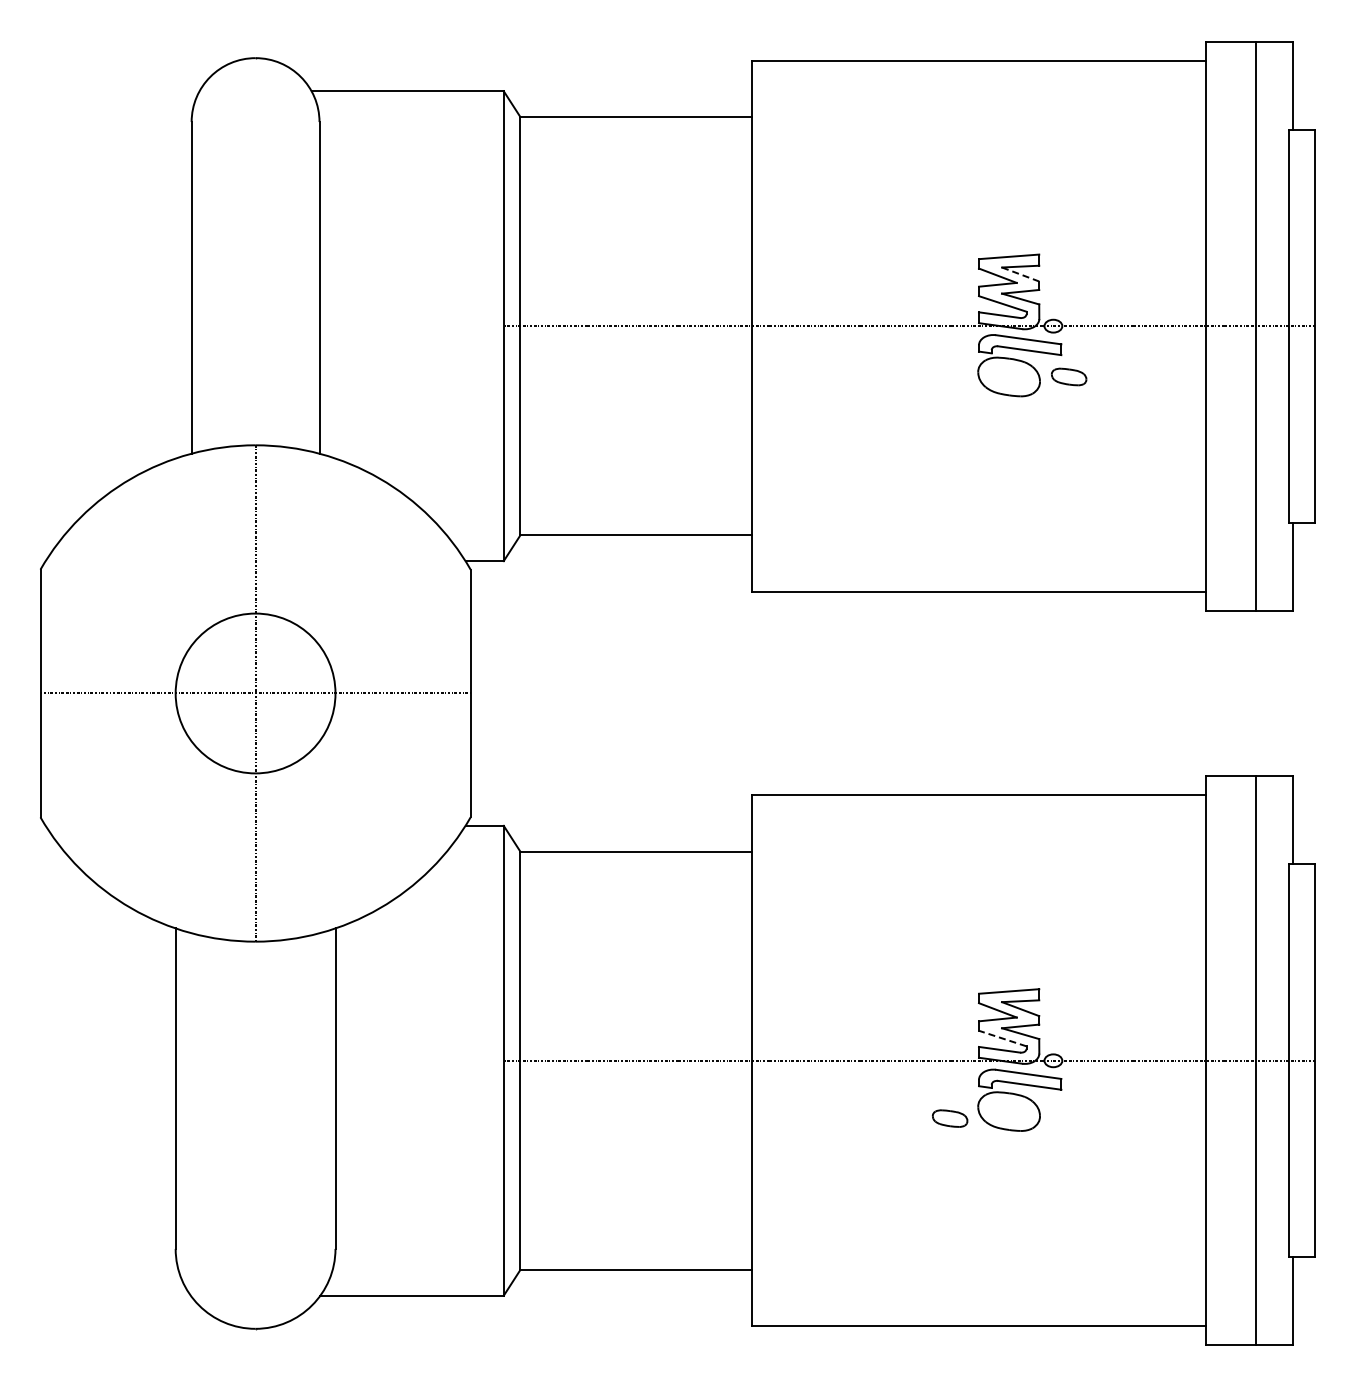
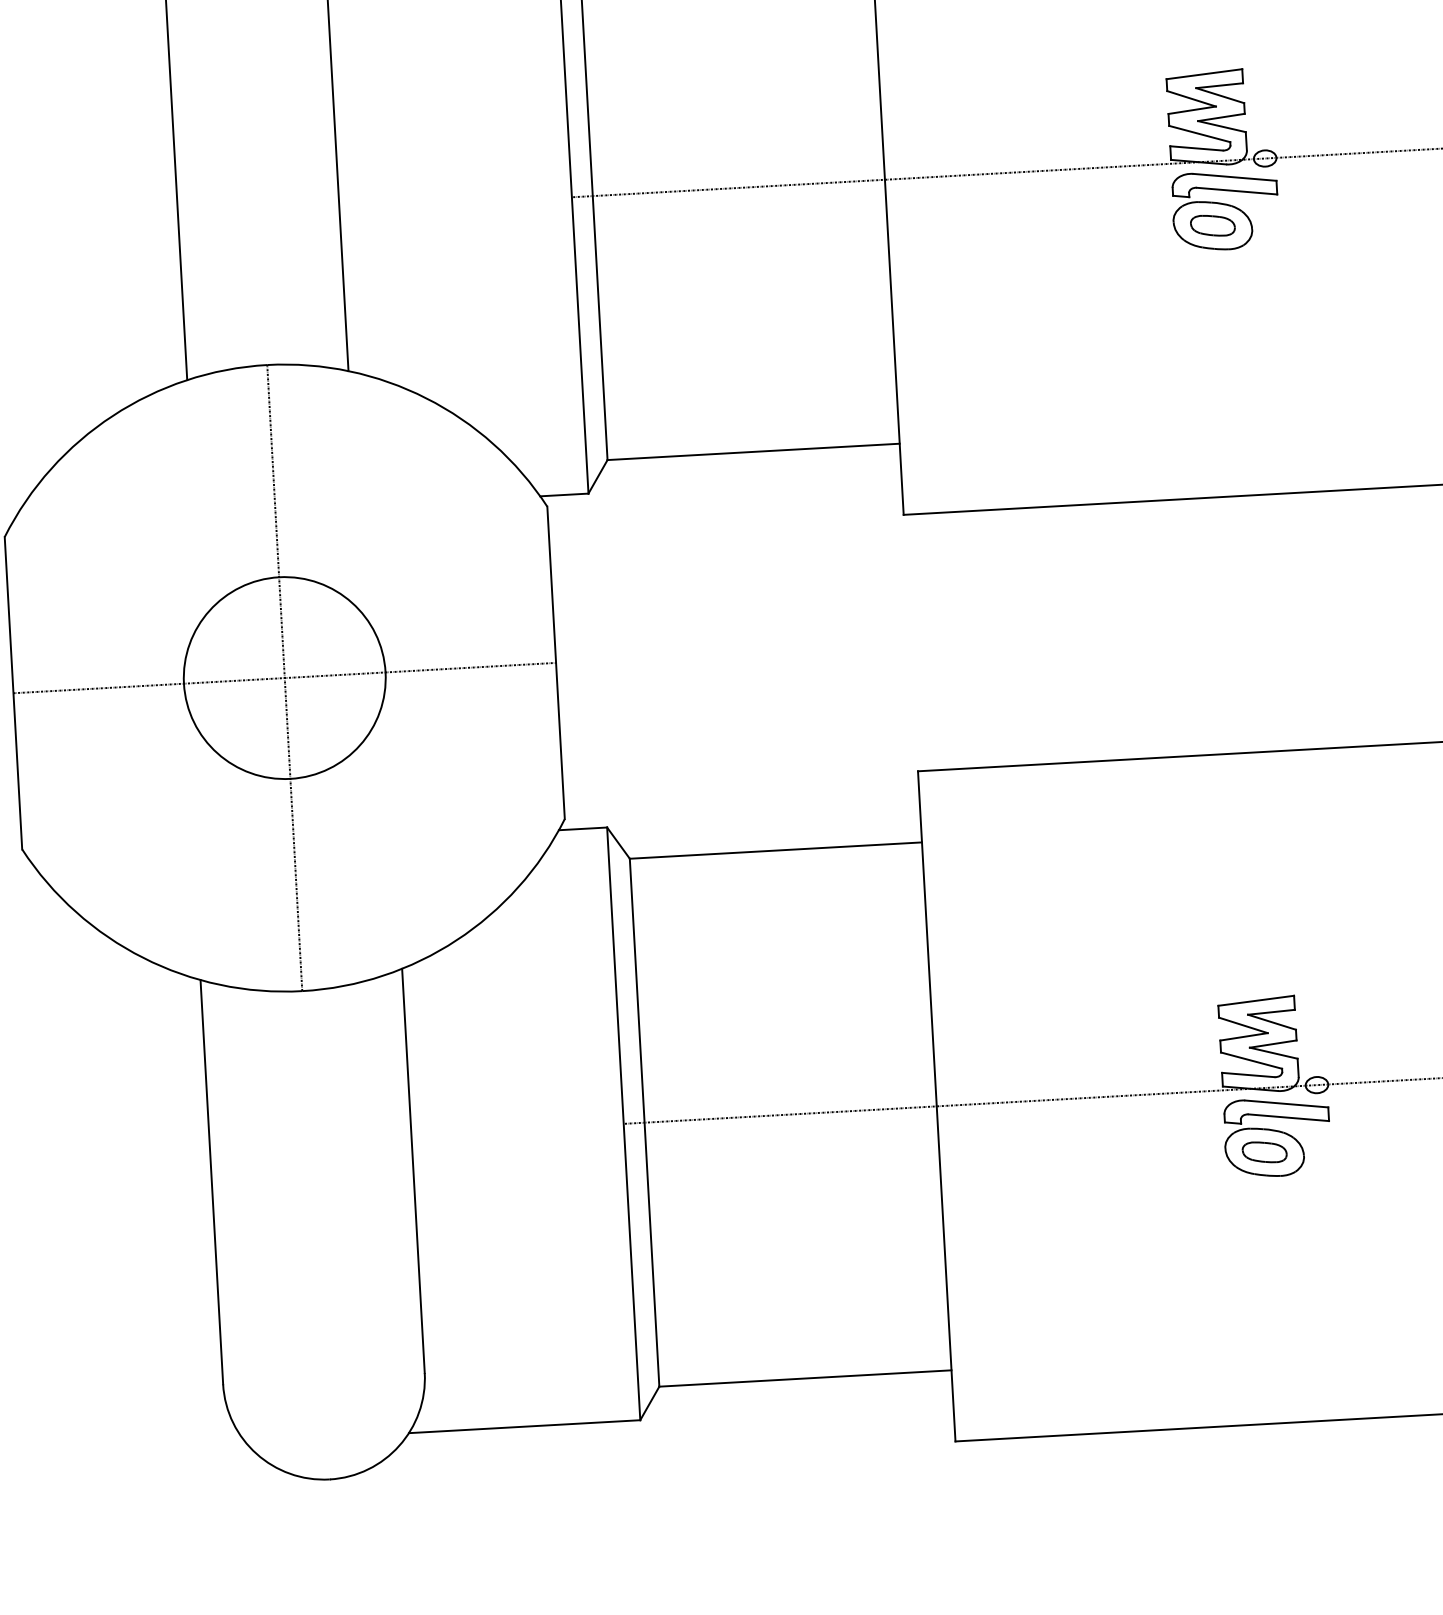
line: (1020, 274) -> (1220, 95), dashed -> solid
part: (1069, 376) -> (1213, 225), moved
line: (1002, 1038) -> (1251, 1060), dashed -> solid
part: (950, 1118) -> (1265, 1152), moved

